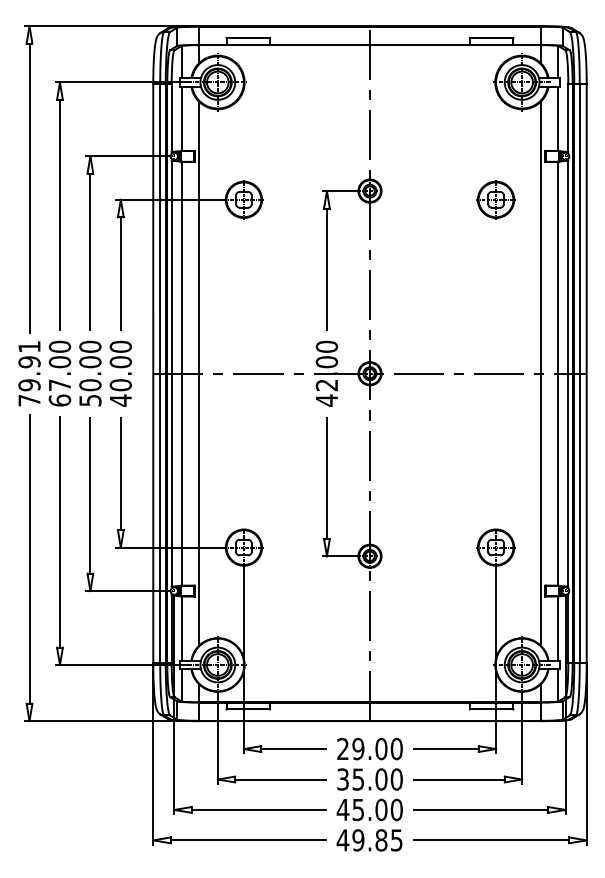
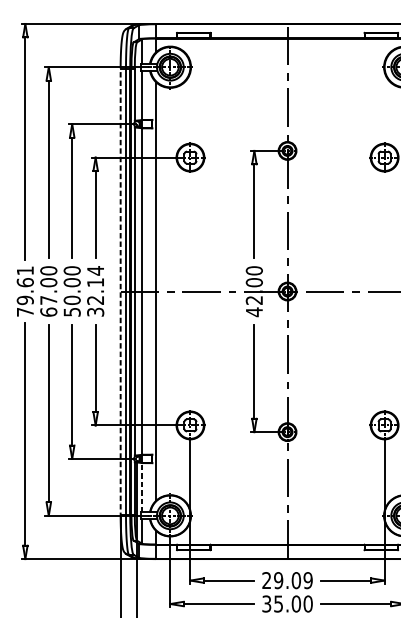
text: (29, 362) -> (25, 282), 79.91 -> 79.61
text: (120, 373) -> (95, 291), 40.00 -> 32.14
line: (153, 375) -> (120, 292), solid -> dashed
line: (181, 628) -> (142, 487), solid -> dashed
text: (396, 749) -> (307, 580), 29.00 -> 29.09

